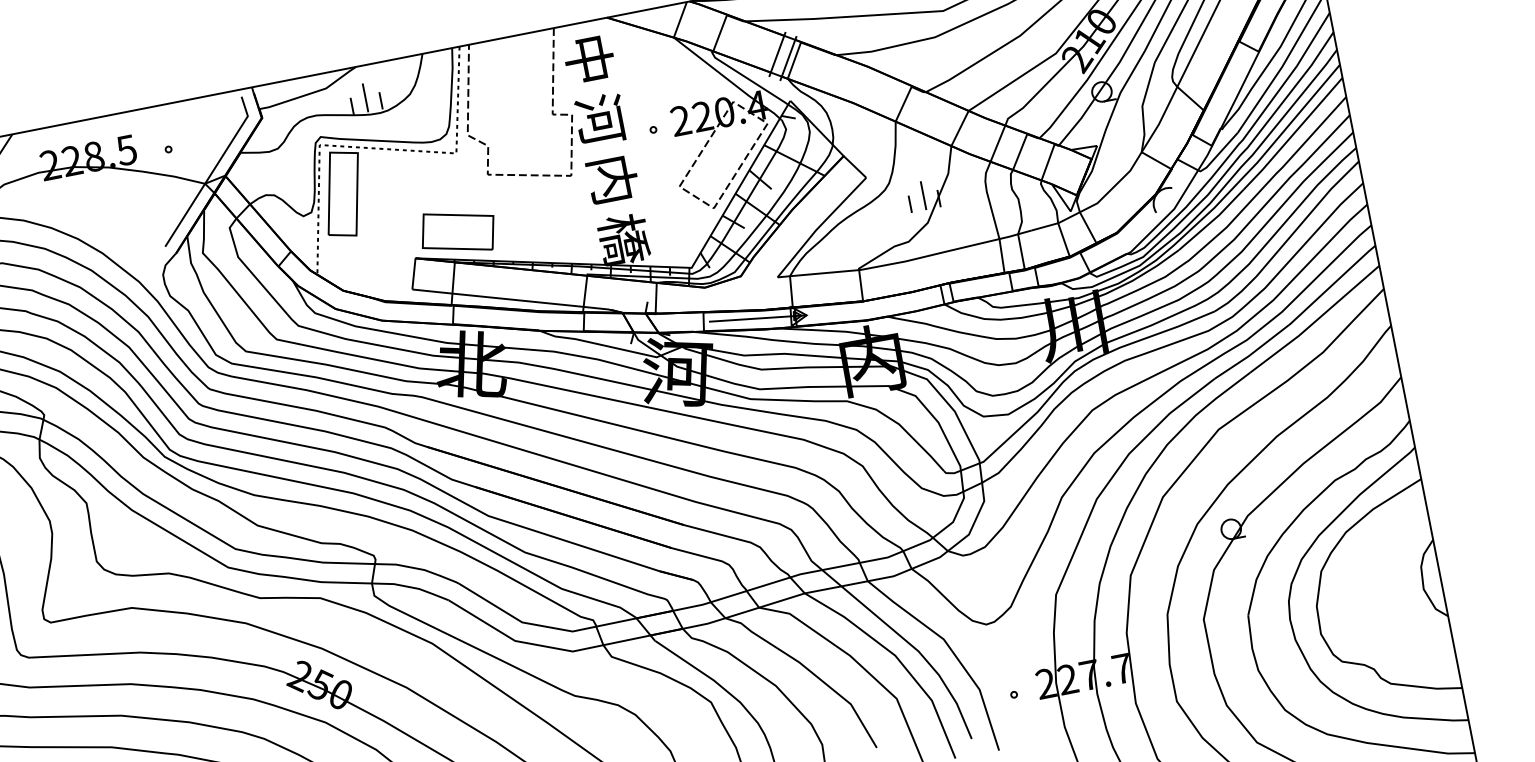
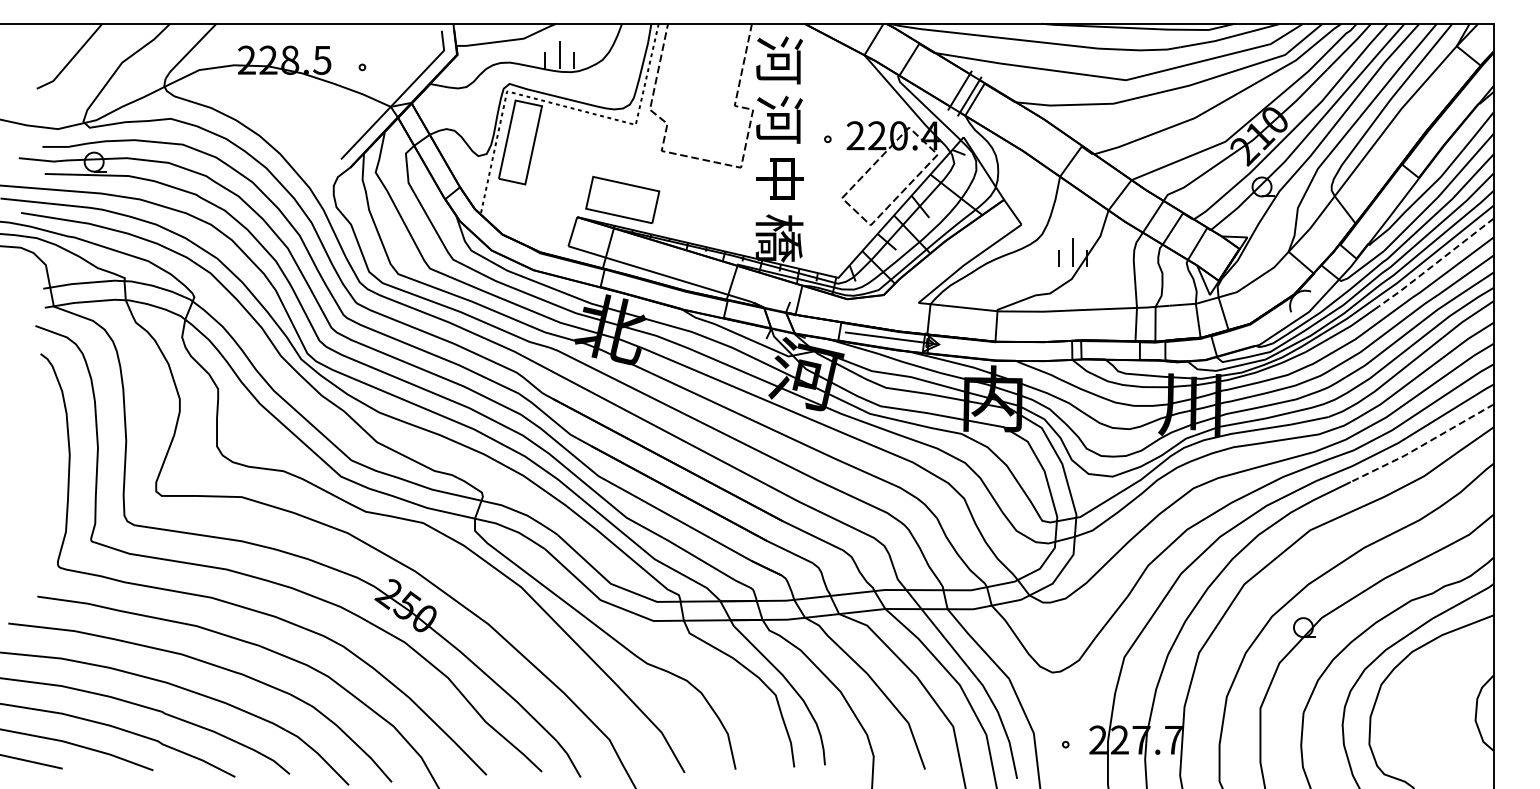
text: (588, 59) -> (779, 60), 中 -> 河
line: (1292, 134) -> (1435, 263), solid -> dashed
text: (612, 179) -> (779, 178), 内 -> 中
line: (1316, 321) -> (1423, 445), solid -> dashed

